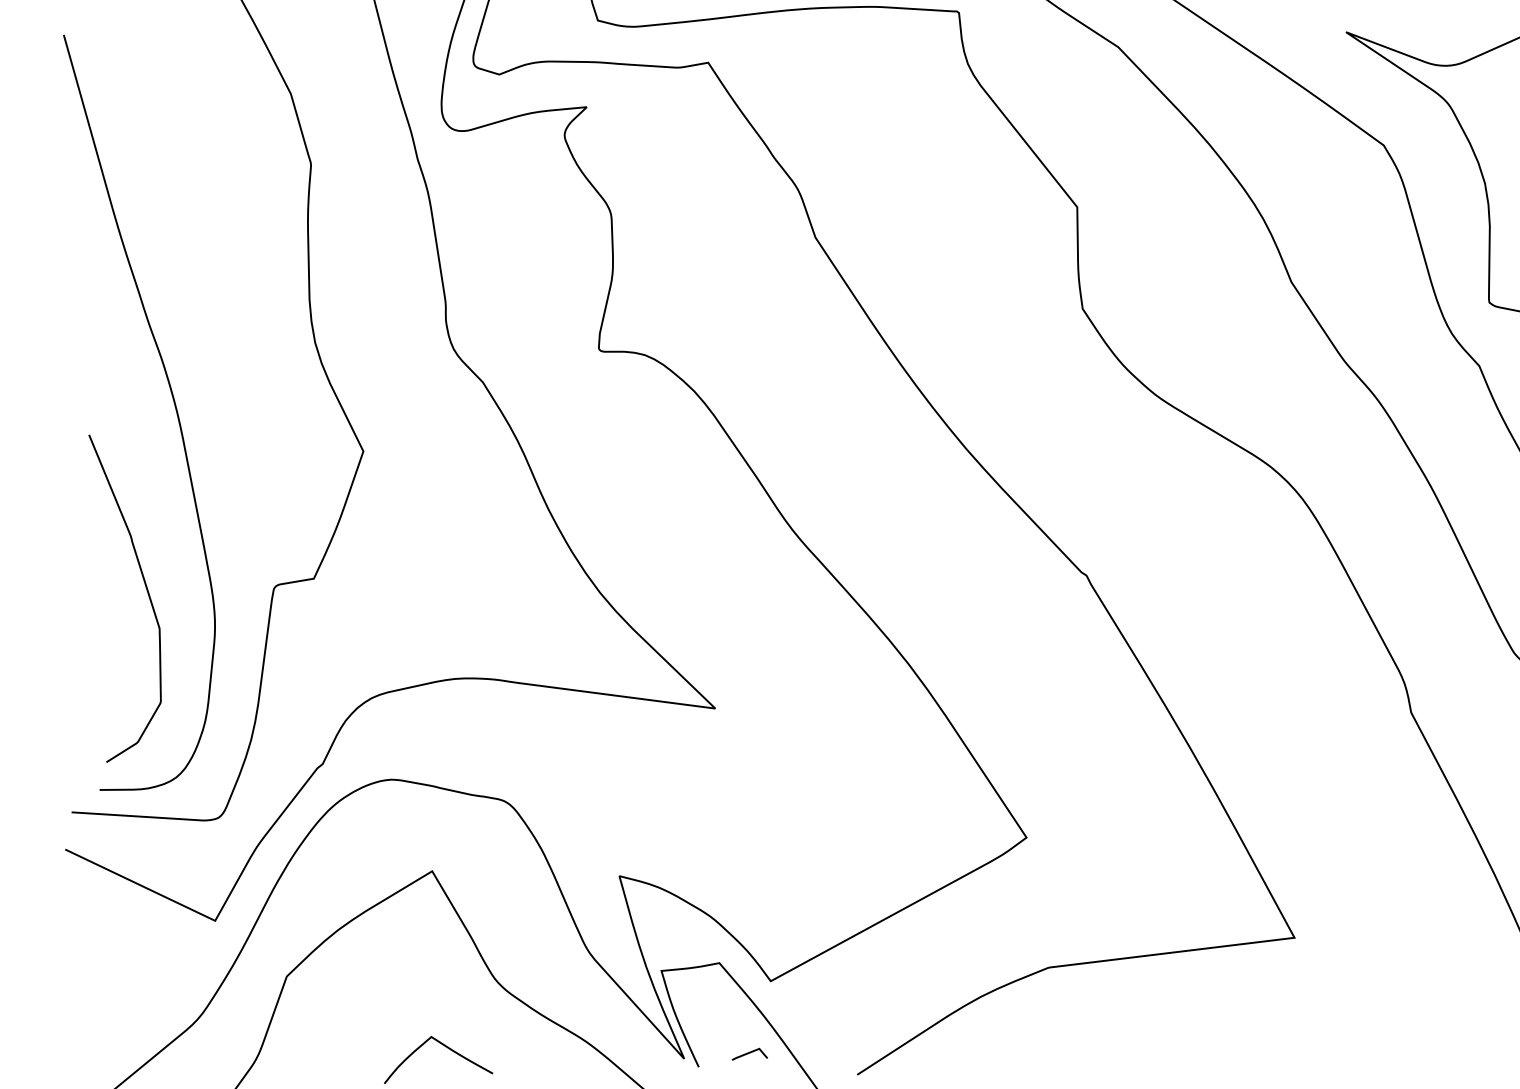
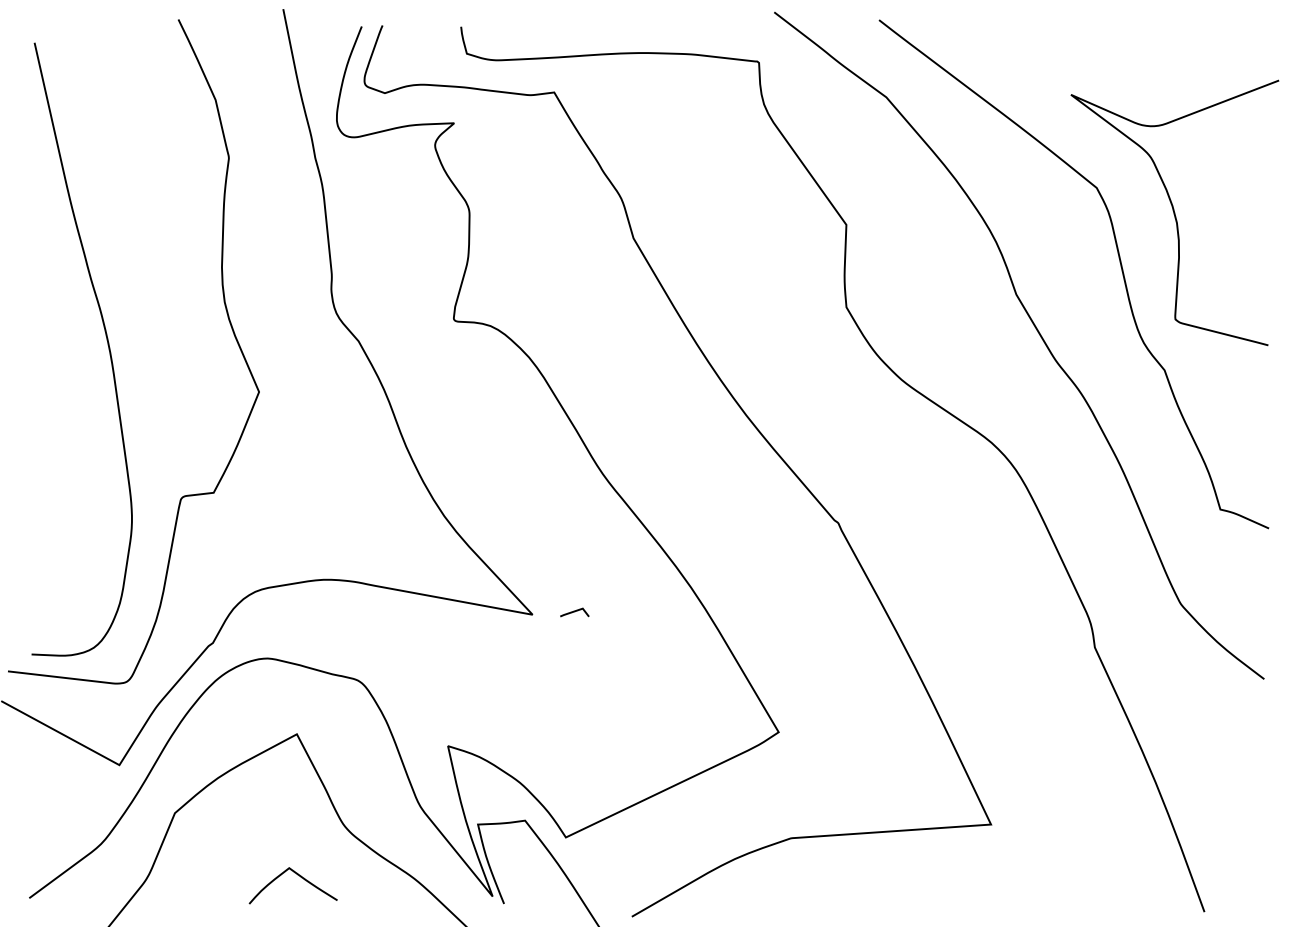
curve: (146, 590) -> (77, 495), removed
line: (749, 1054) -> (574, 612), moved

